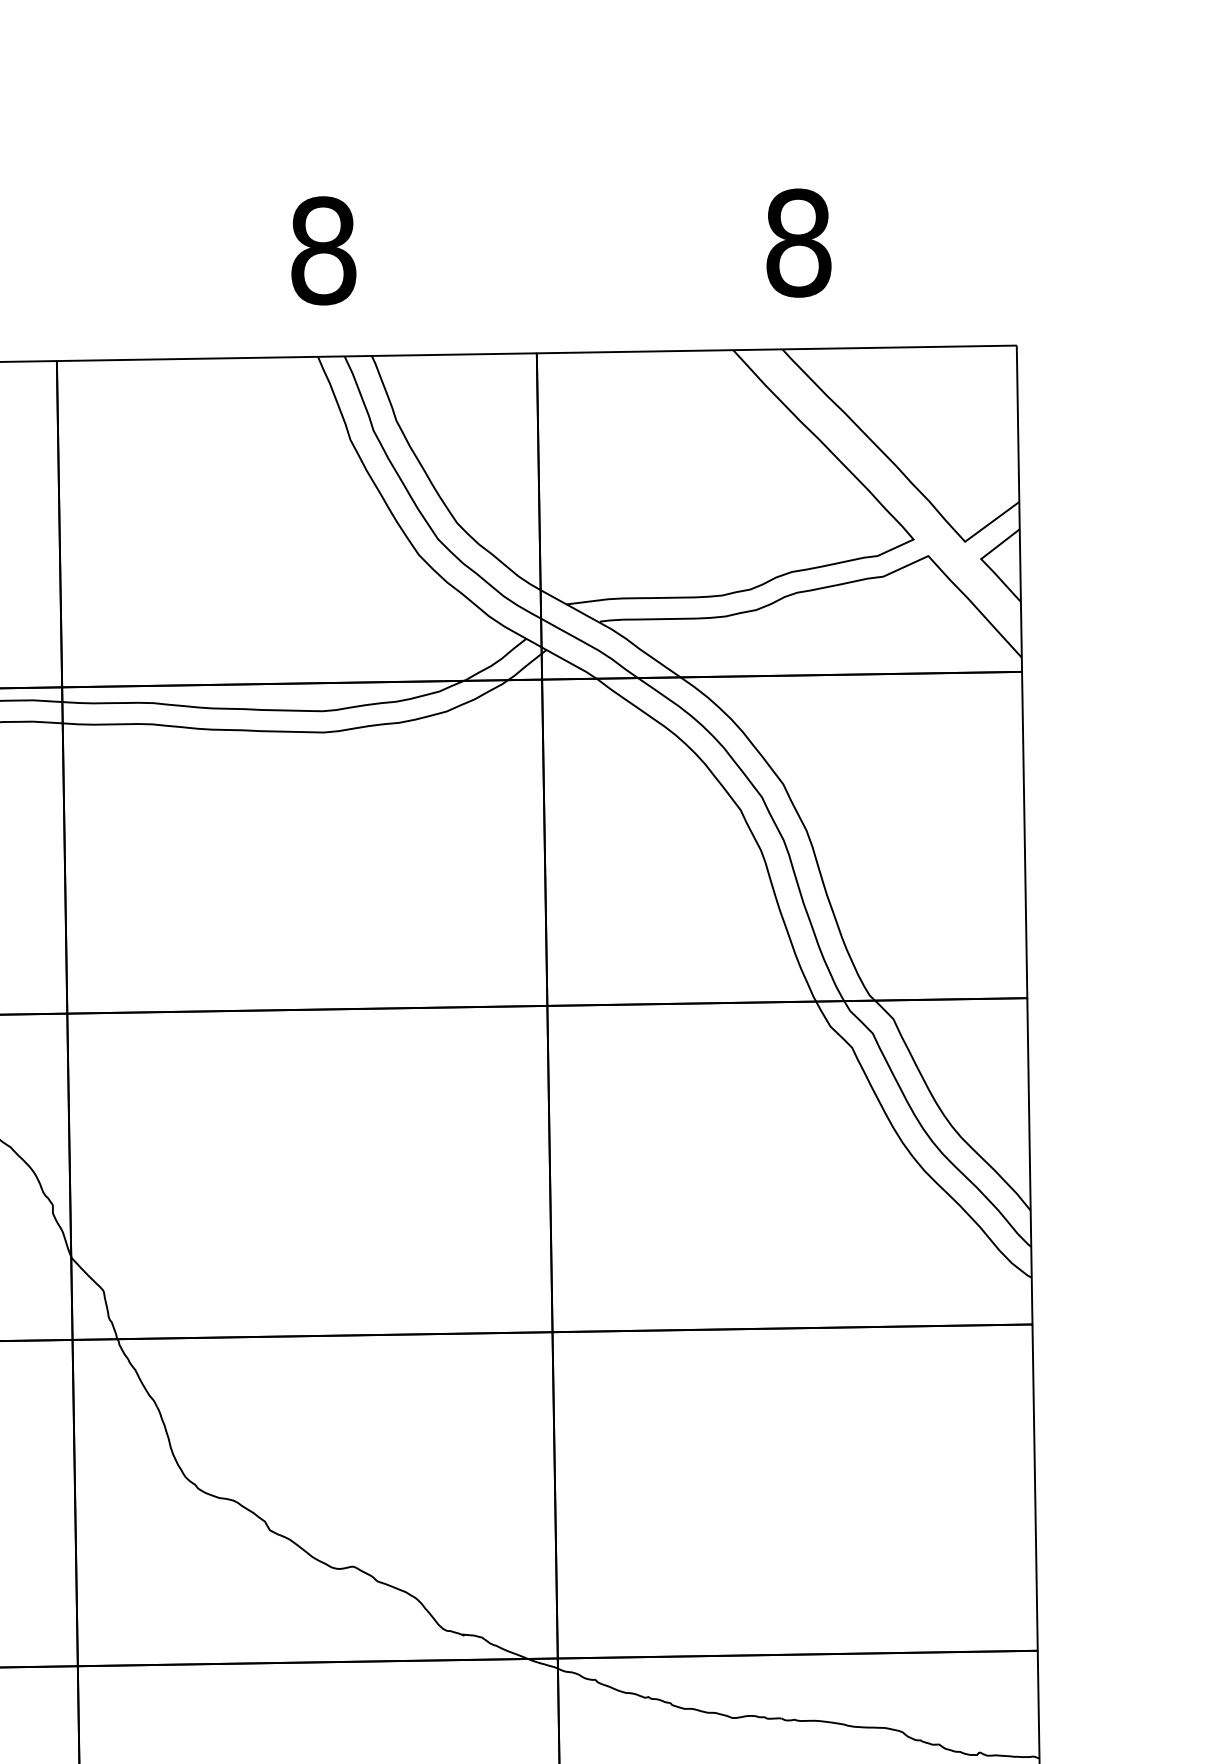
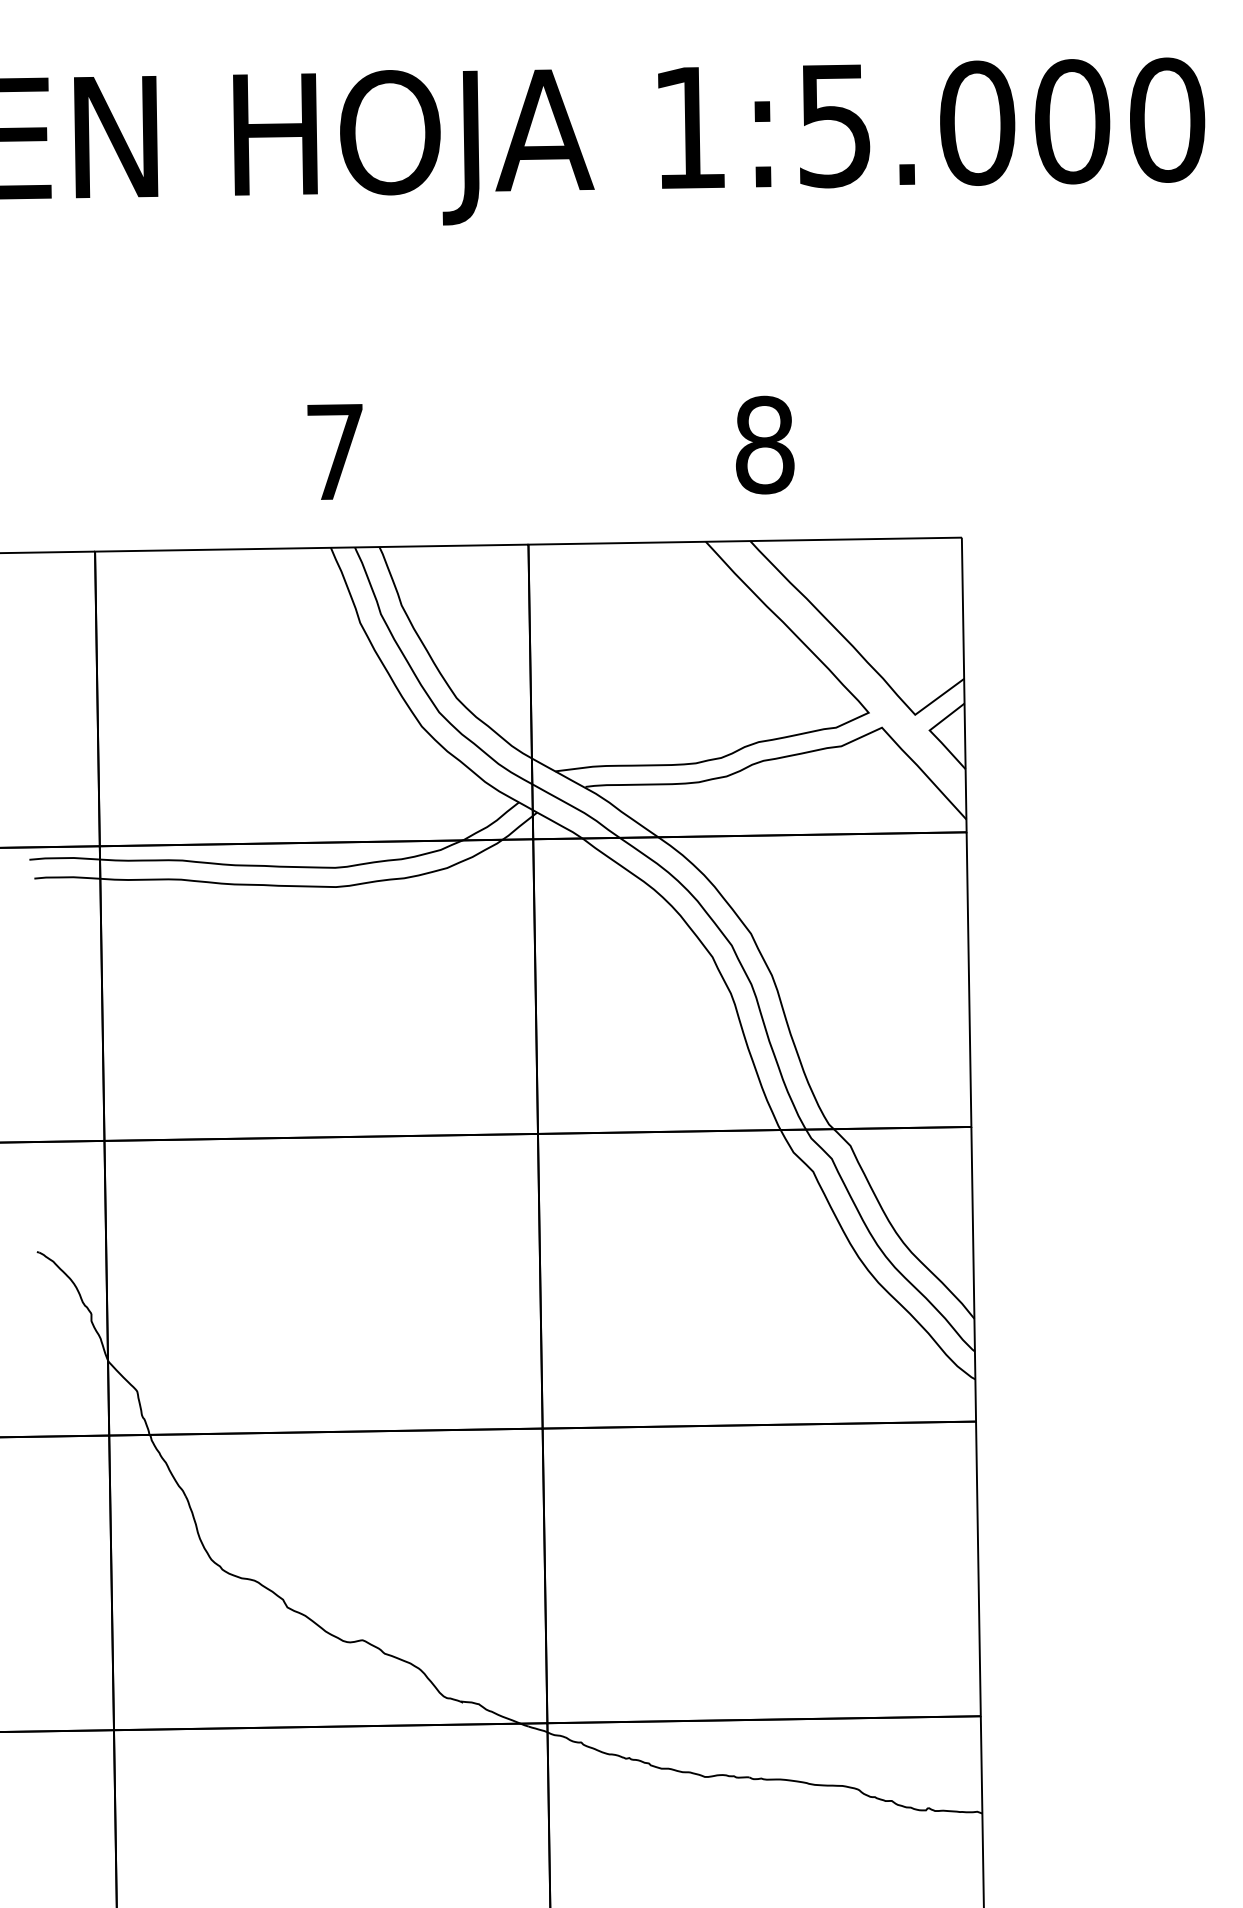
text: (323, 250) -> (335, 451), 8 -> 7

